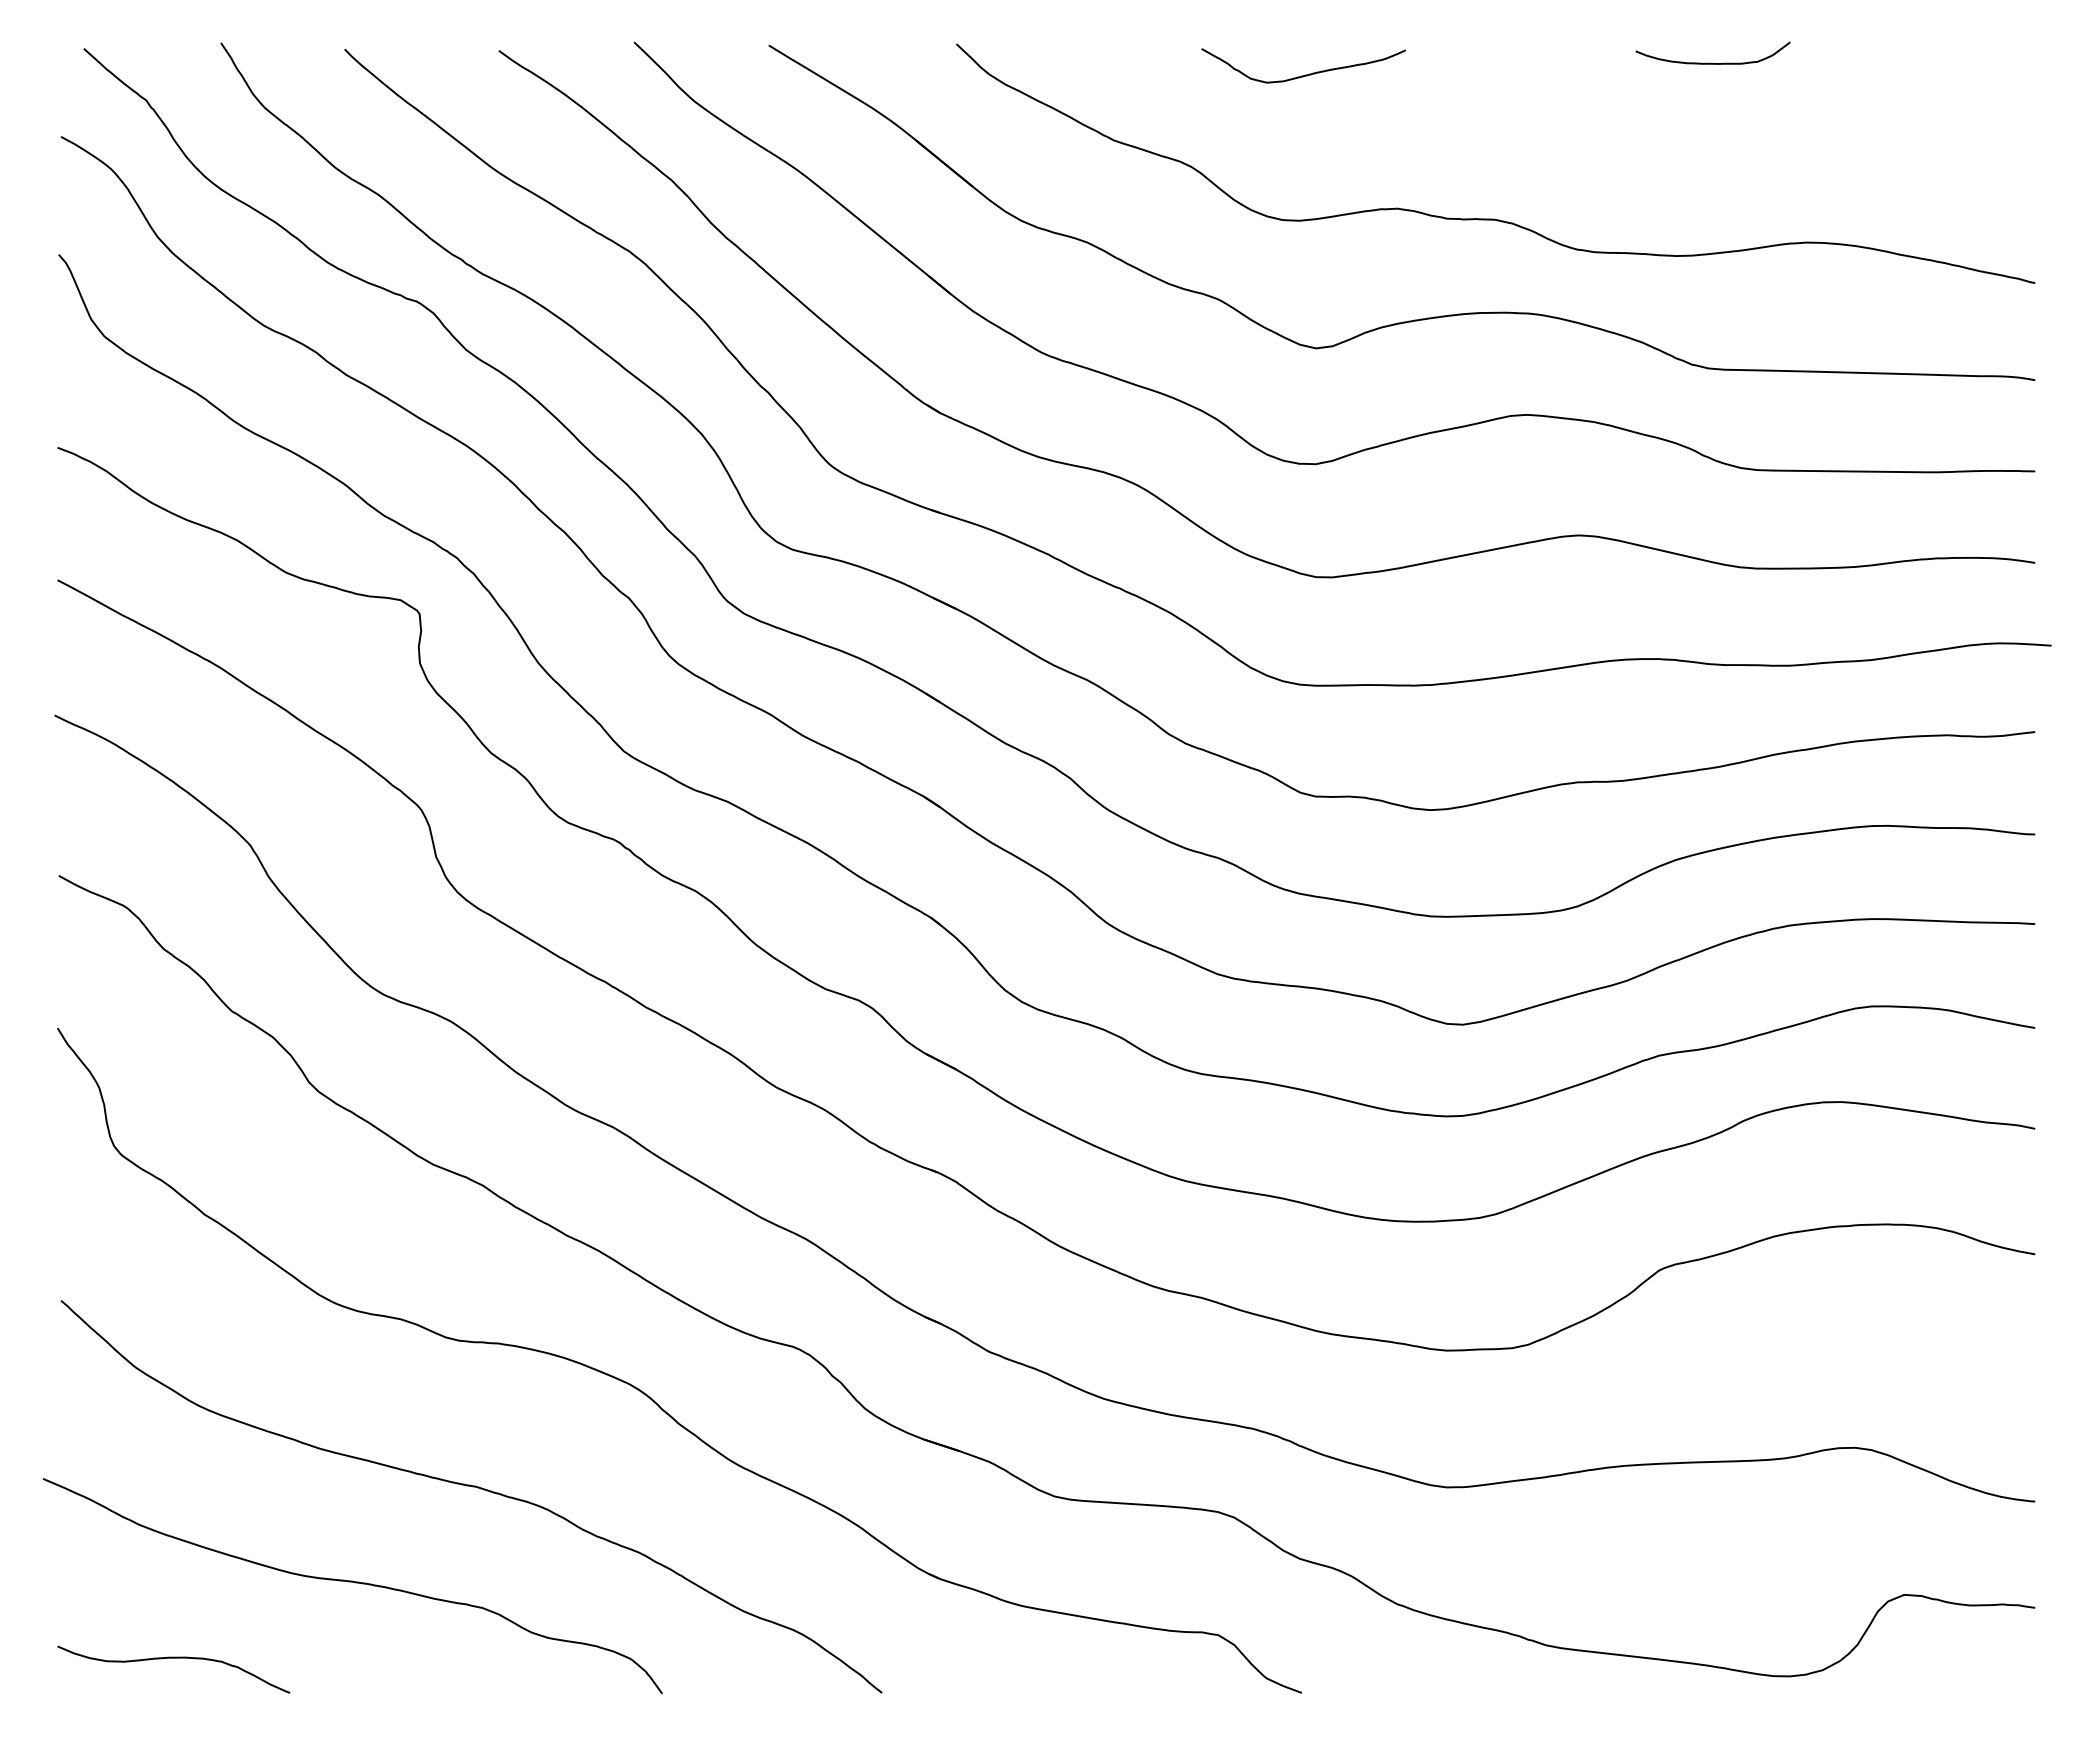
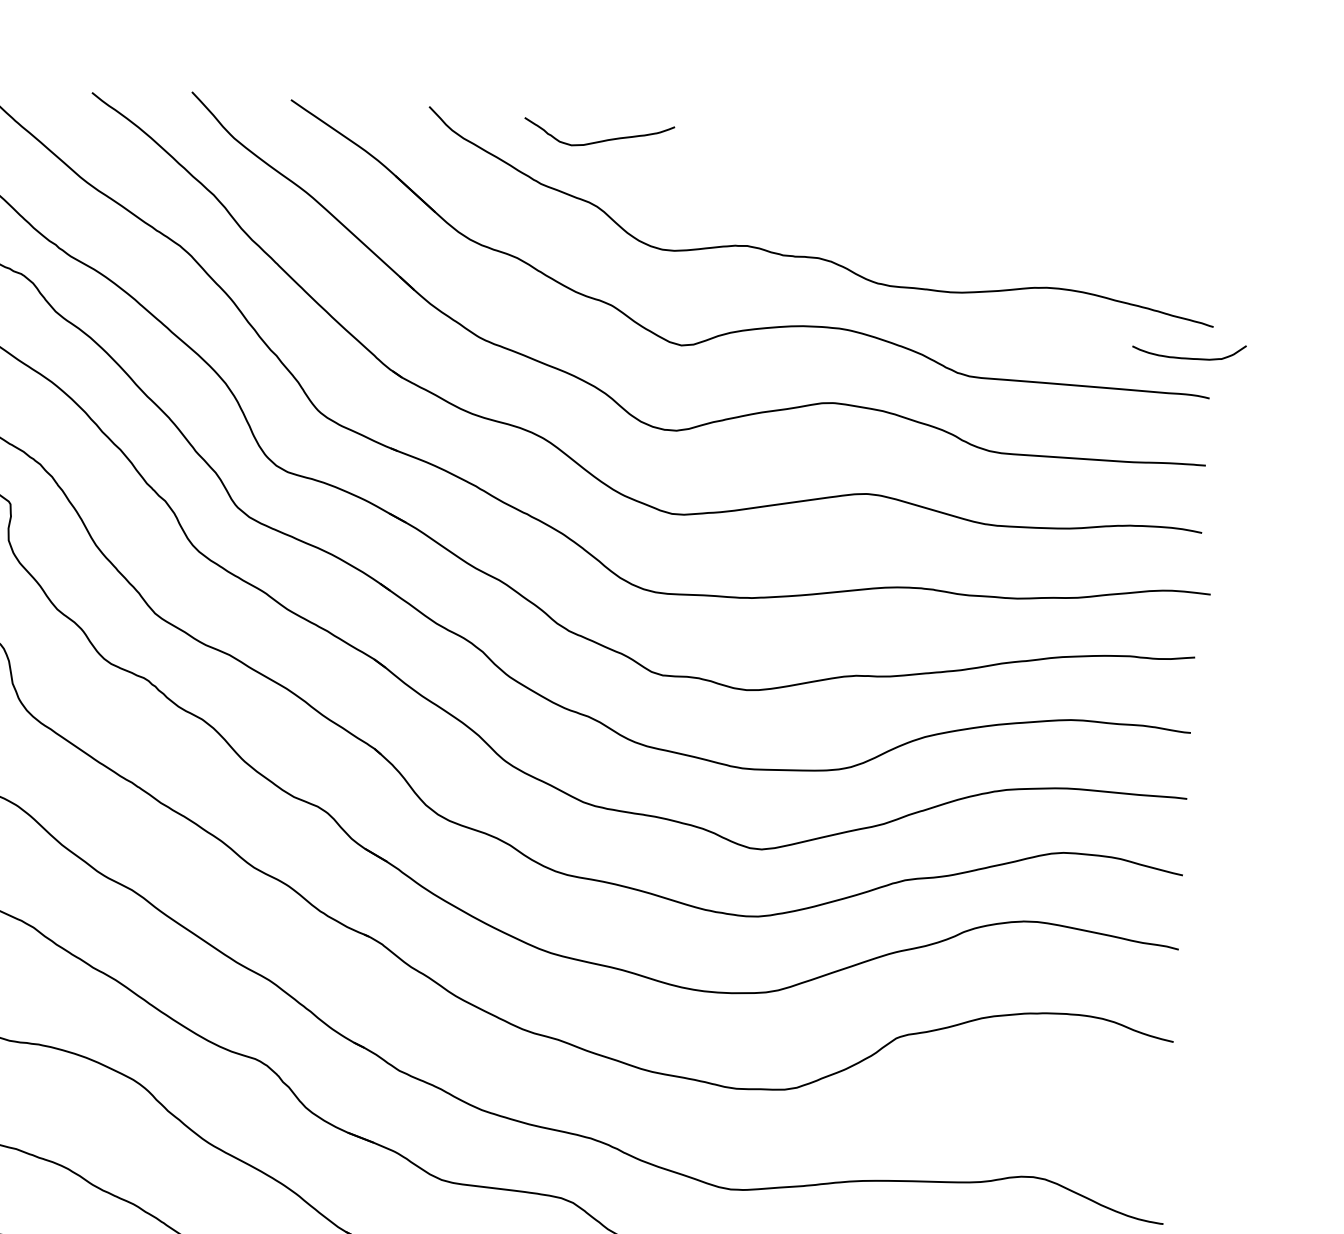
curve: (1711, 62) -> (1187, 357), moved
curve: (1305, 74) -> (600, 140), moved

